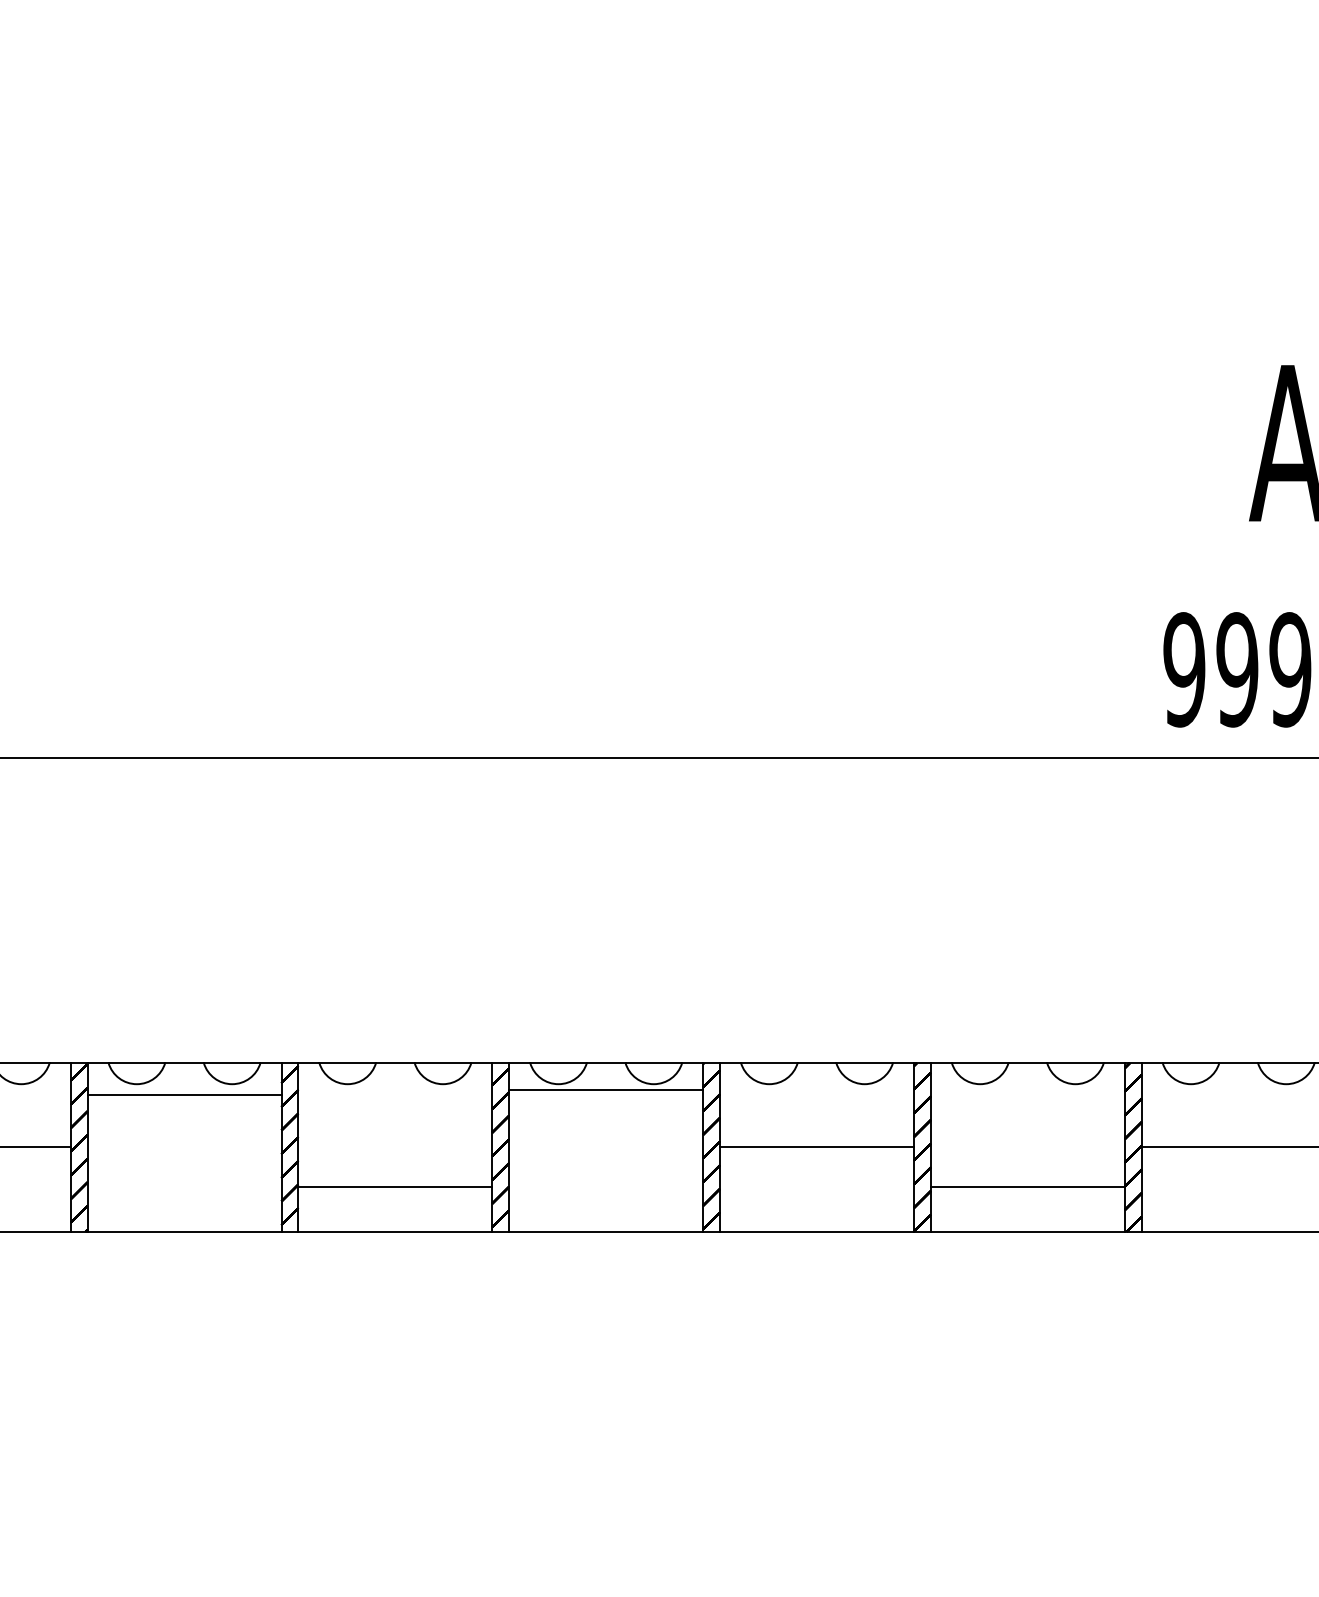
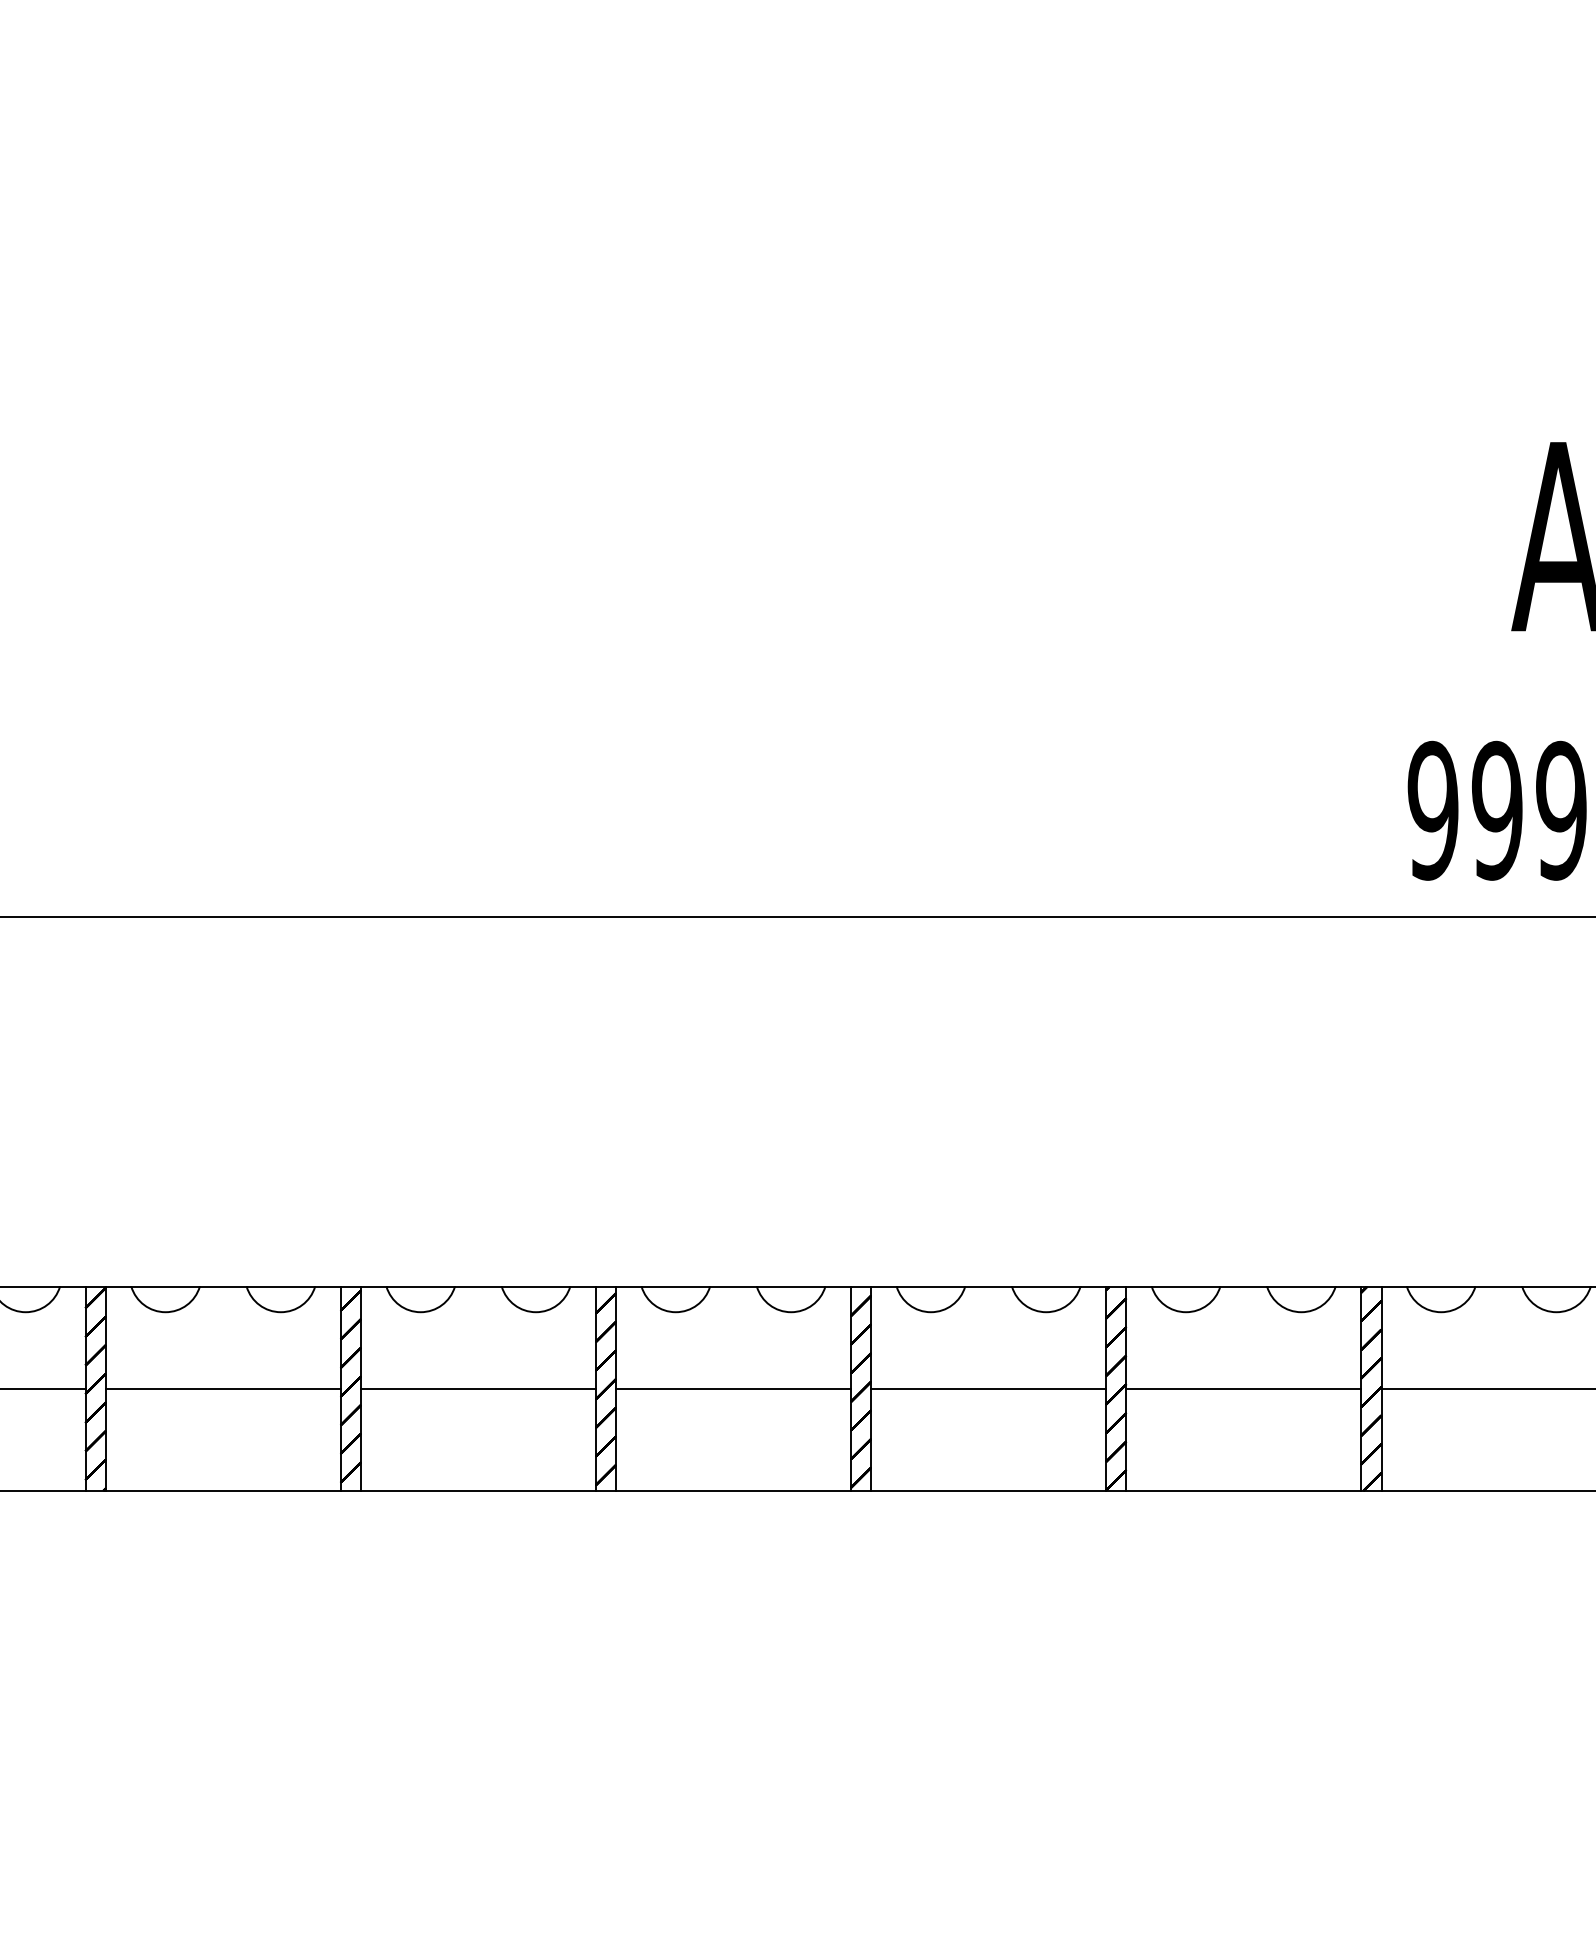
line: (606, 1089) -> (733, 1388), moved
line: (183, 1095) -> (222, 1388), moved
line: (395, 1186) -> (478, 1388), moved
line: (1027, 1186) -> (1243, 1388), moved

